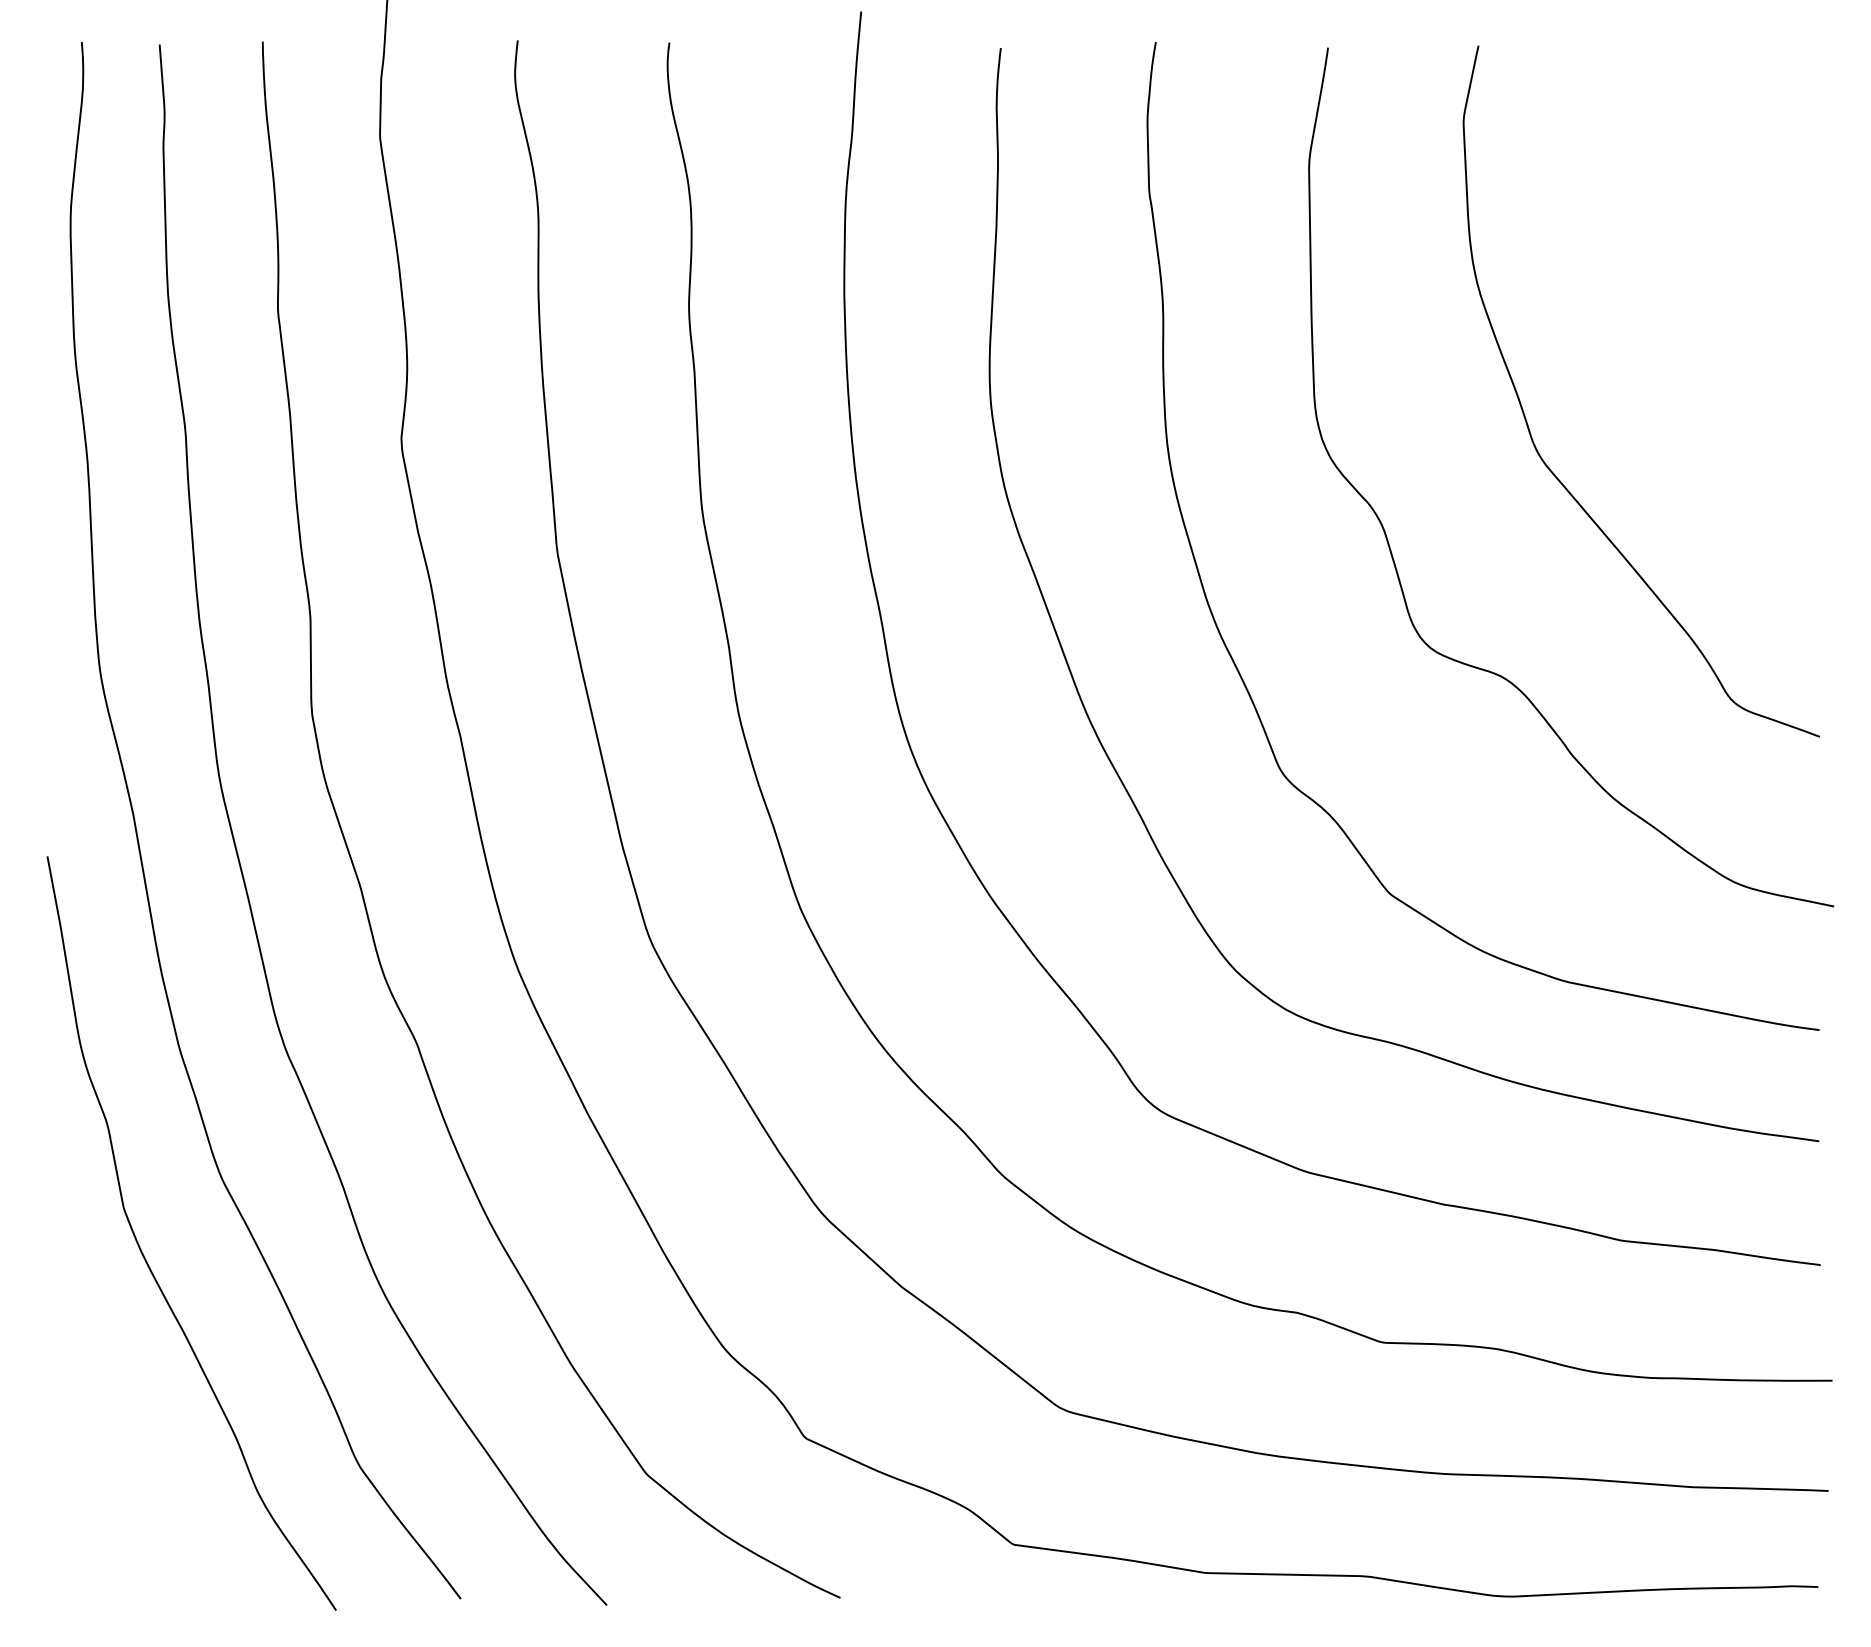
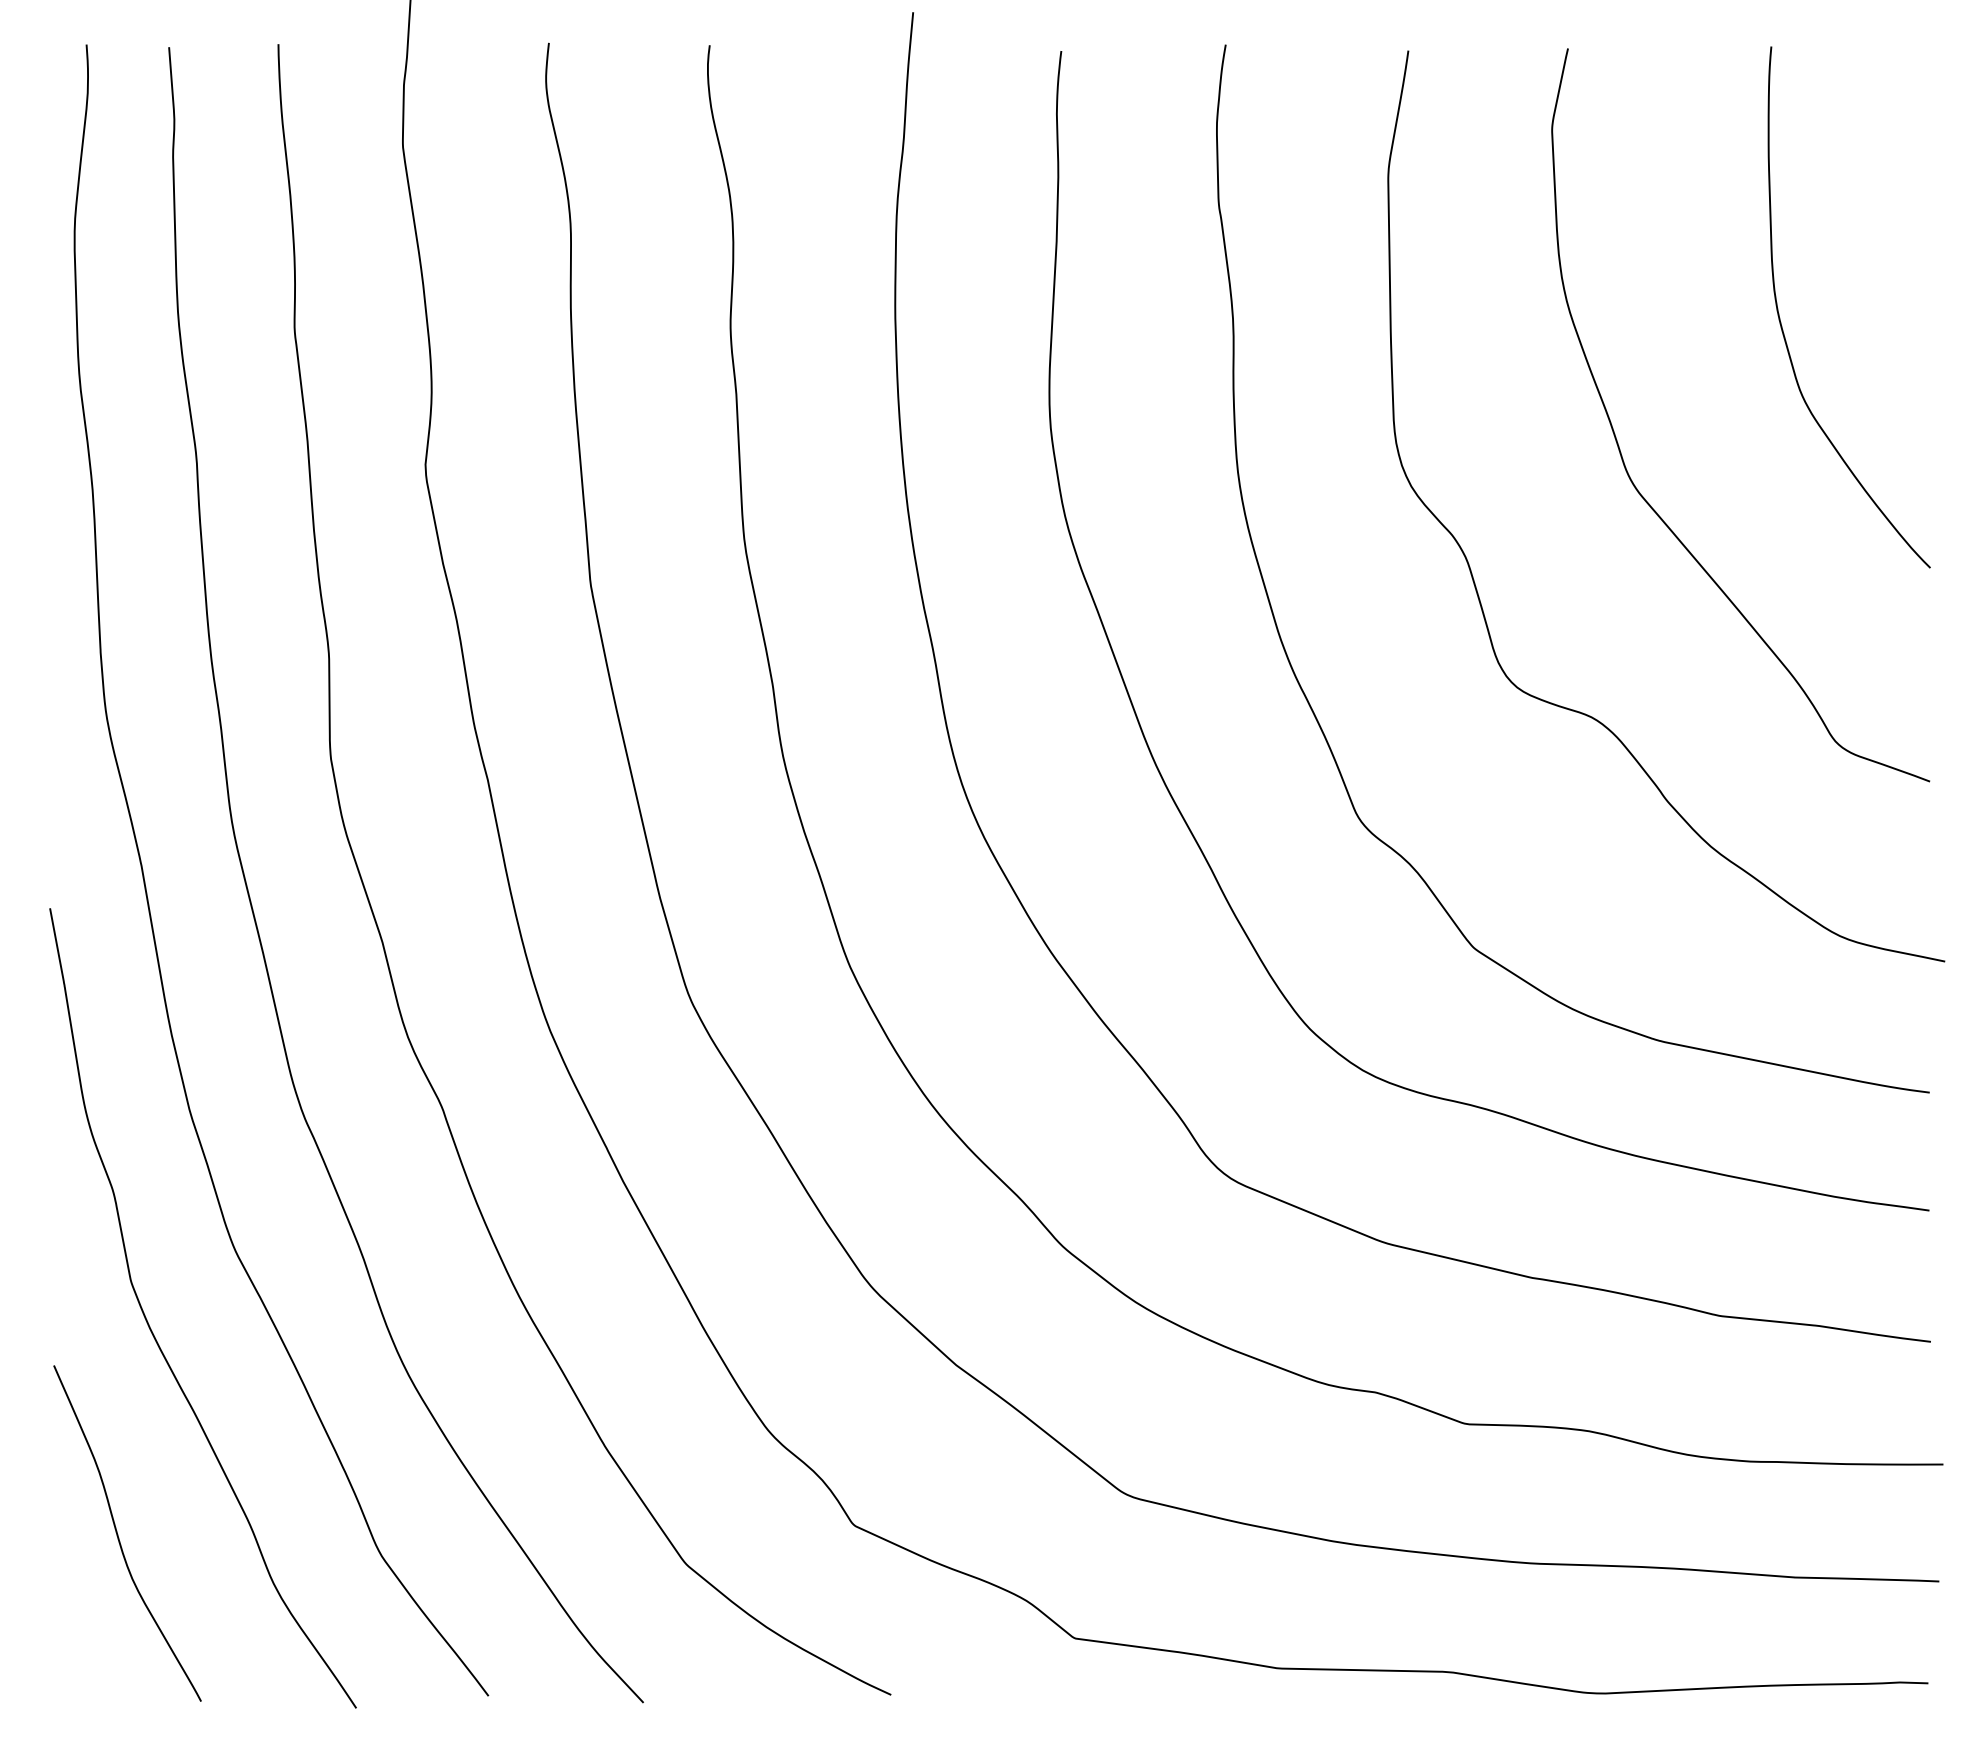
curve: (1681, 310) -> (1783, 329), added
curve: (112, 1449) -> (119, 1537), added

